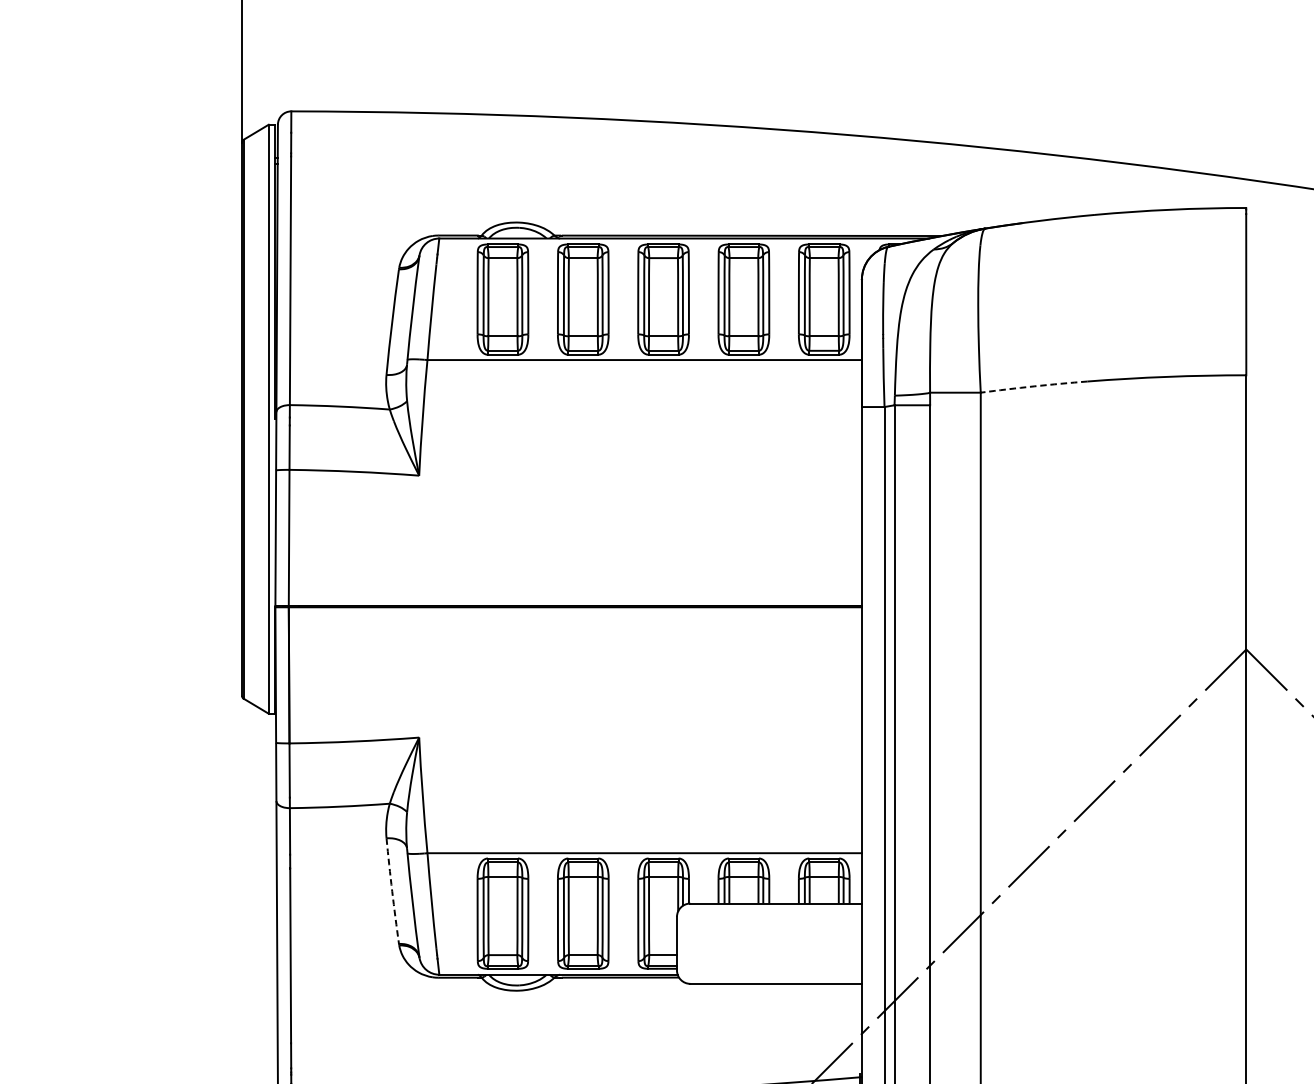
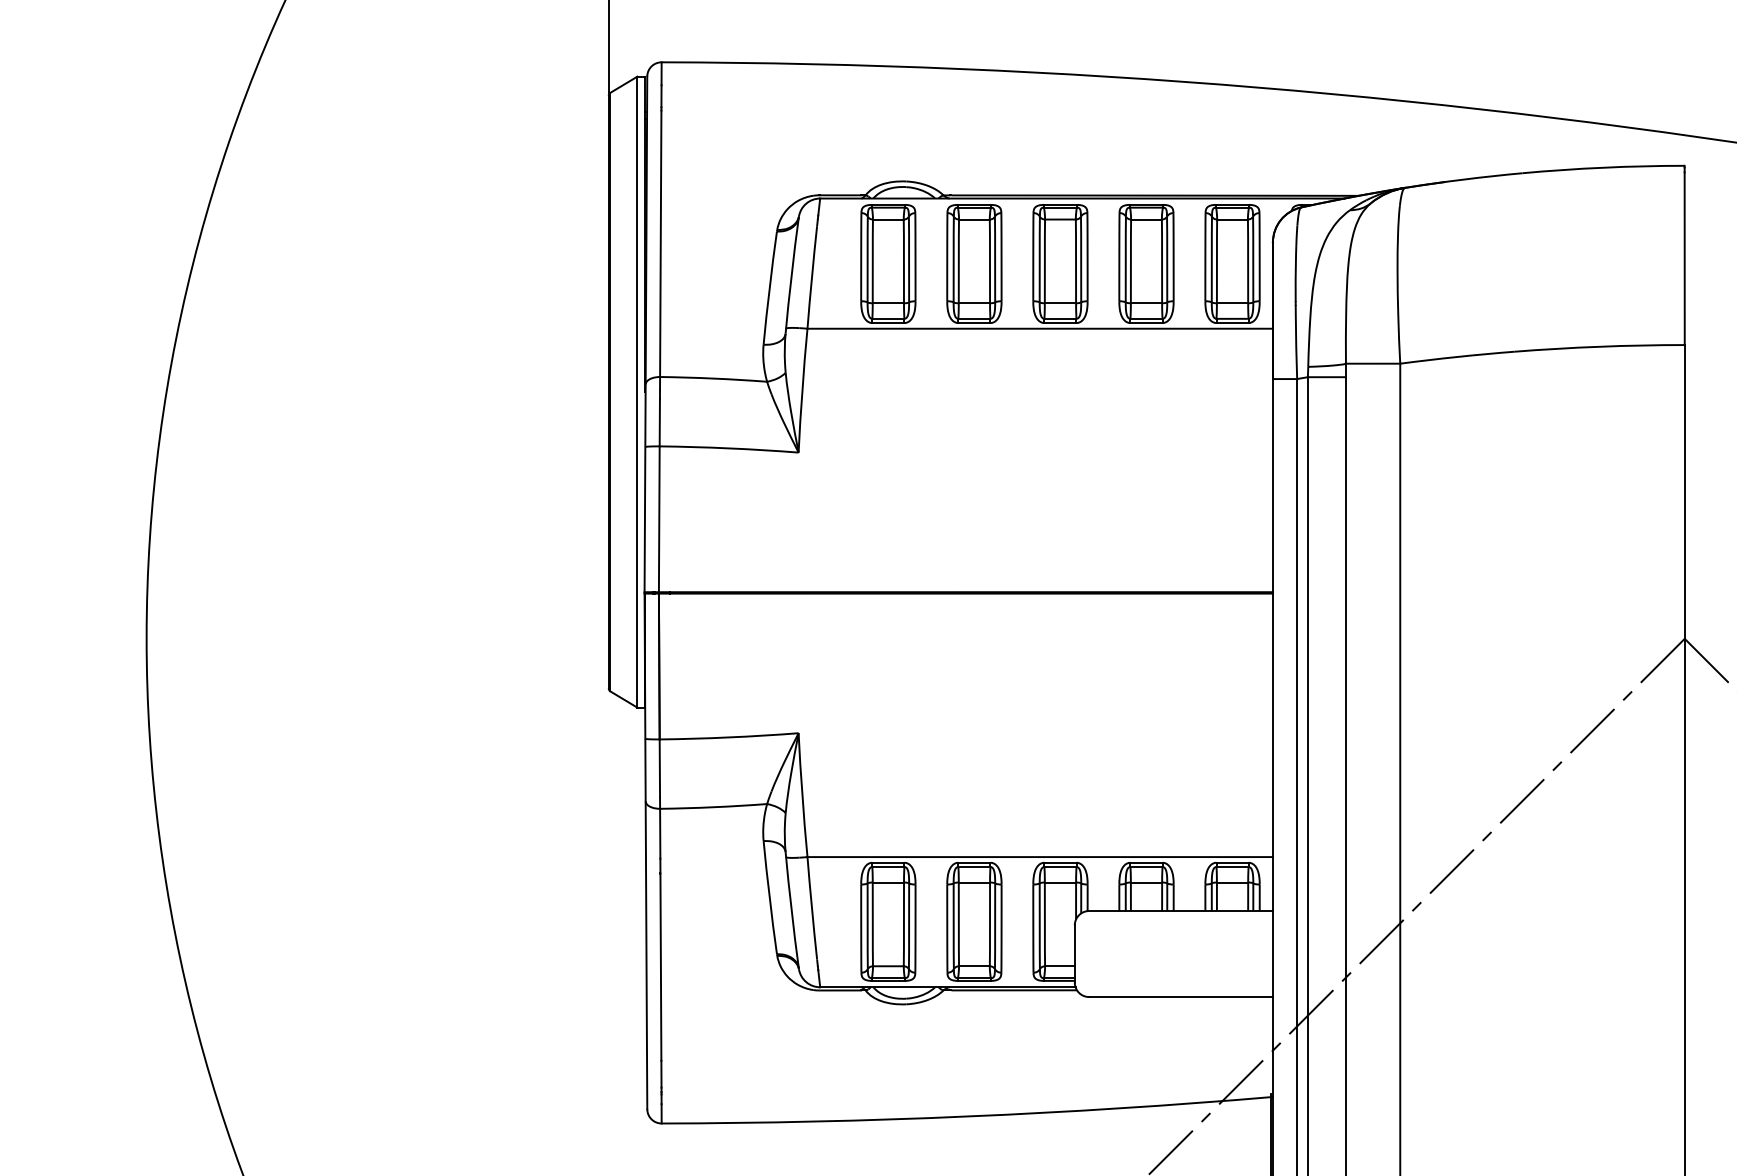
arc: (1034, 385) -> (1457, 356), dashed -> solid
arc: (392, 890) -> (769, 897), dashed -> solid

